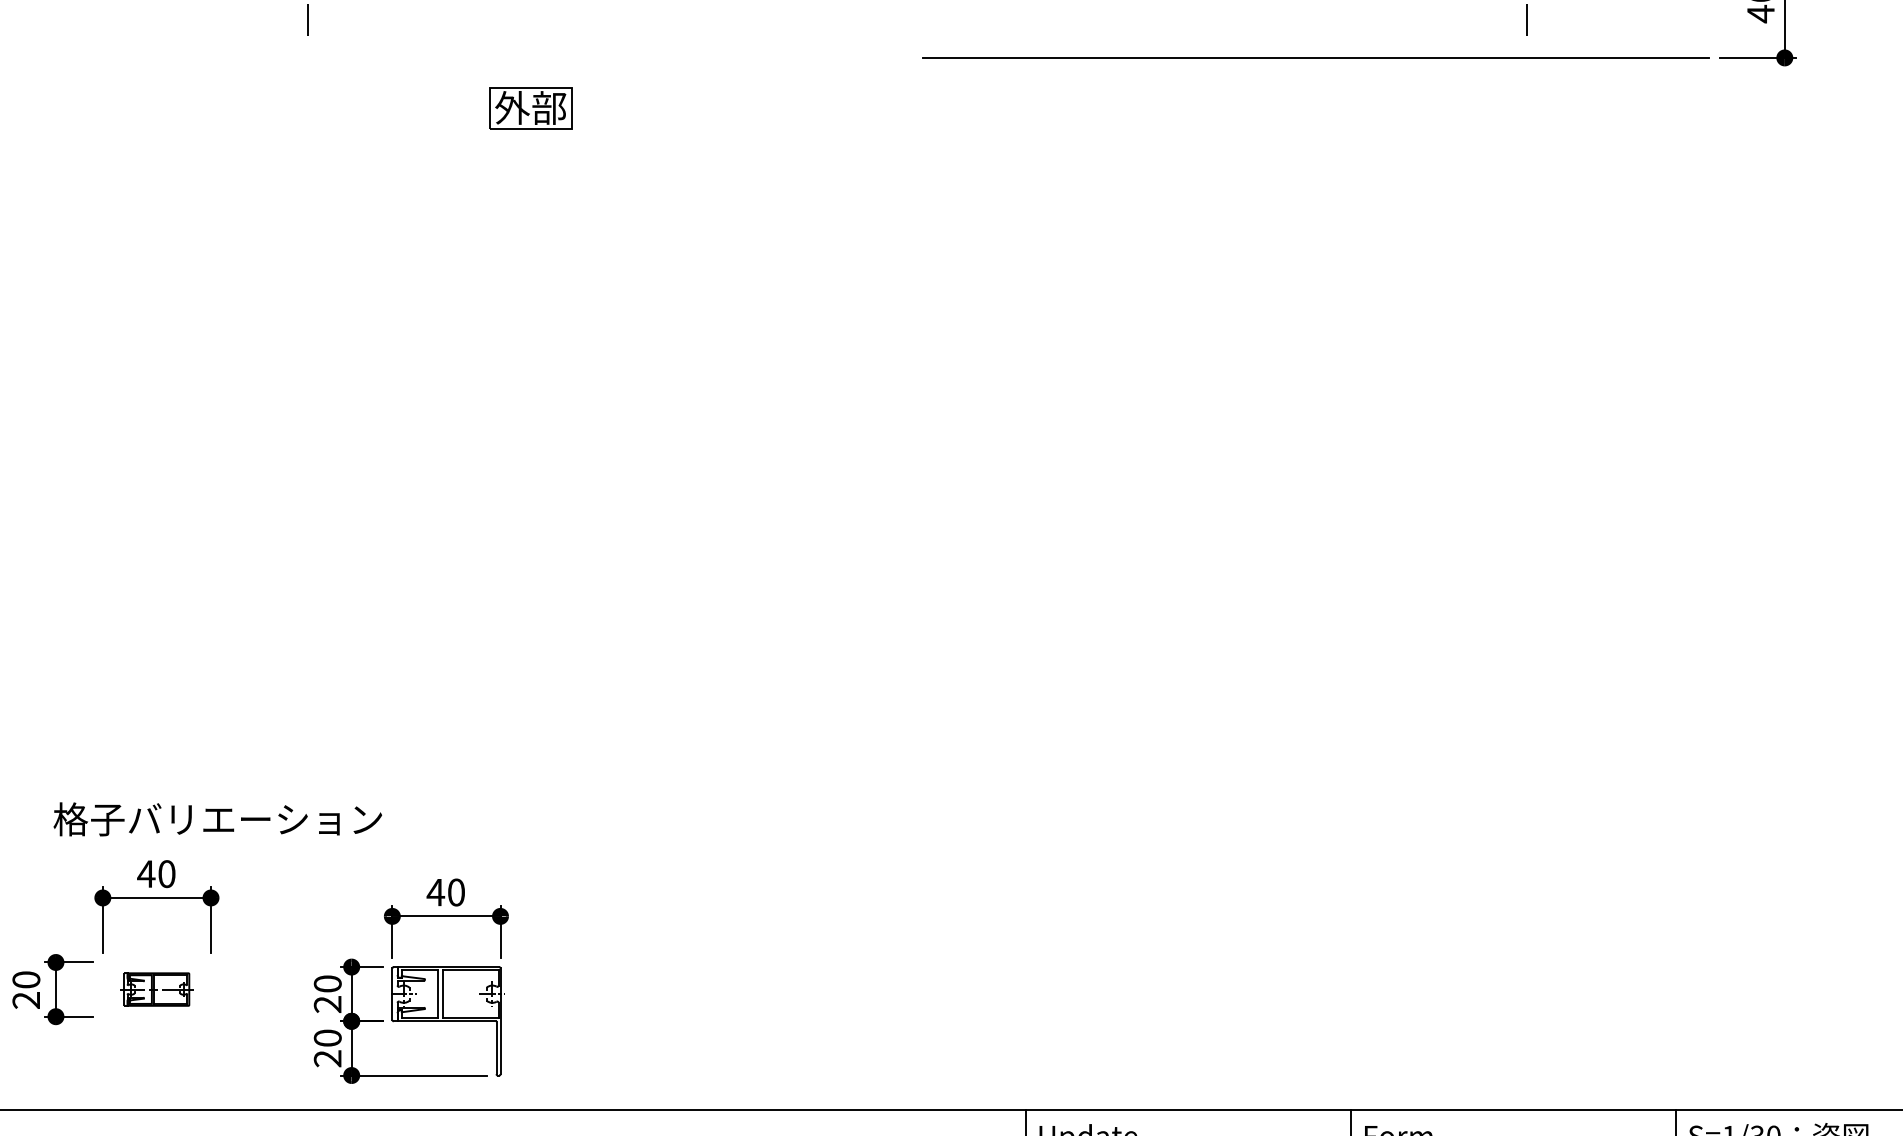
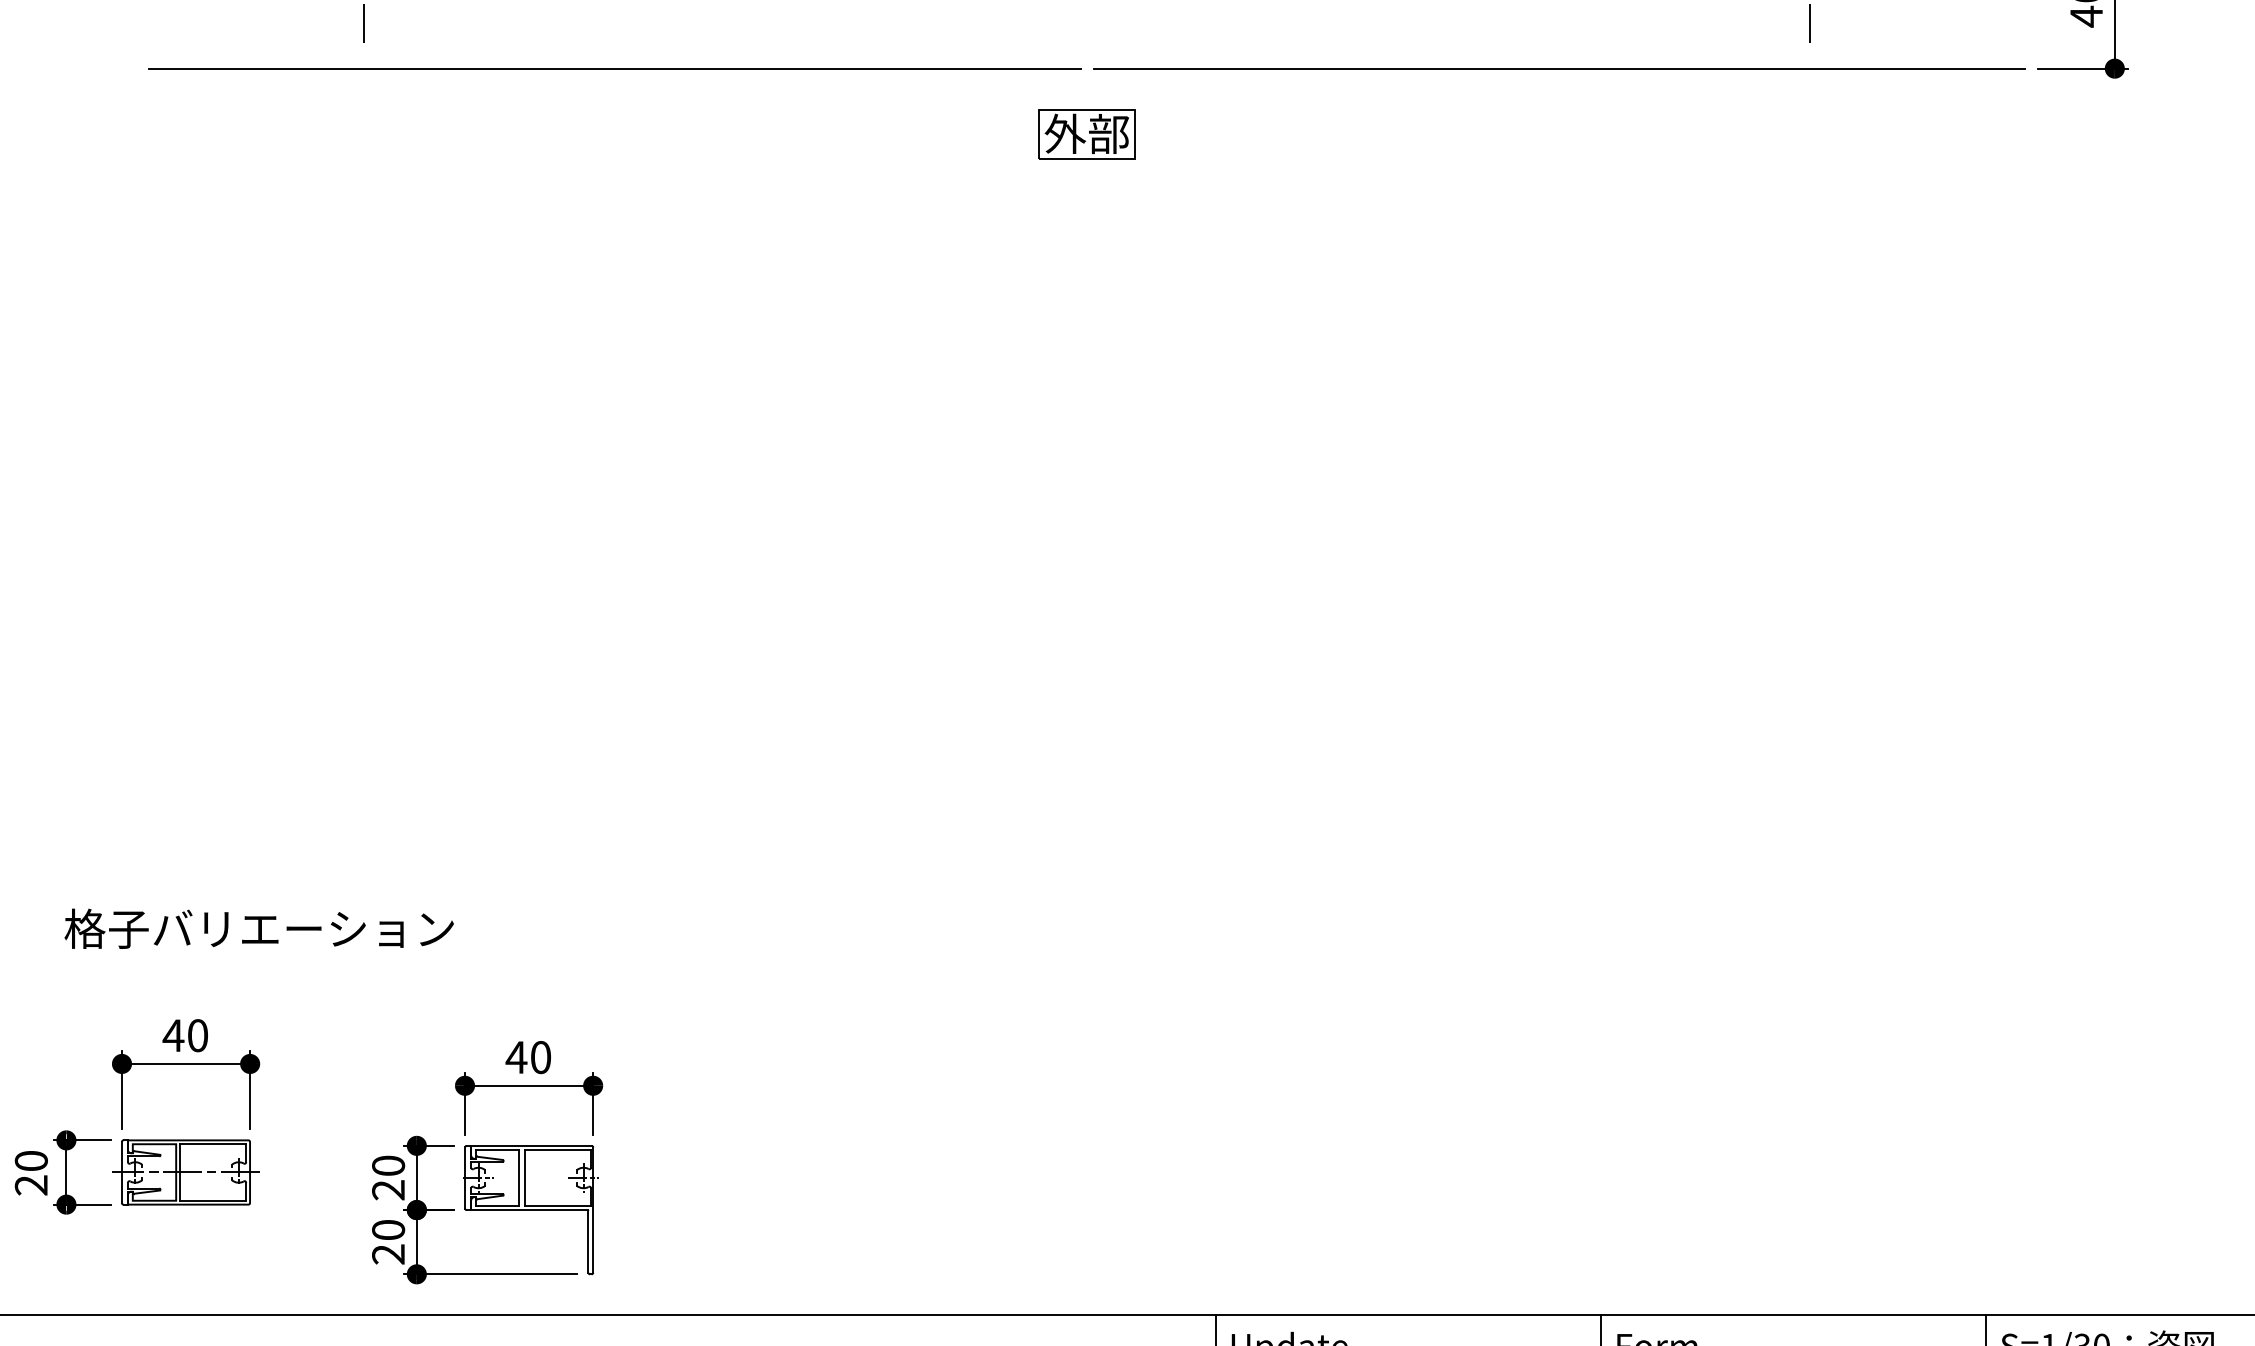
line: (518, 57) -> (614, 68), added
part: (530, 108) -> (1086, 134), moved
text: (217, 819) -> (258, 928), moved
part: (156, 989) -> (185, 1172), size x1.67

